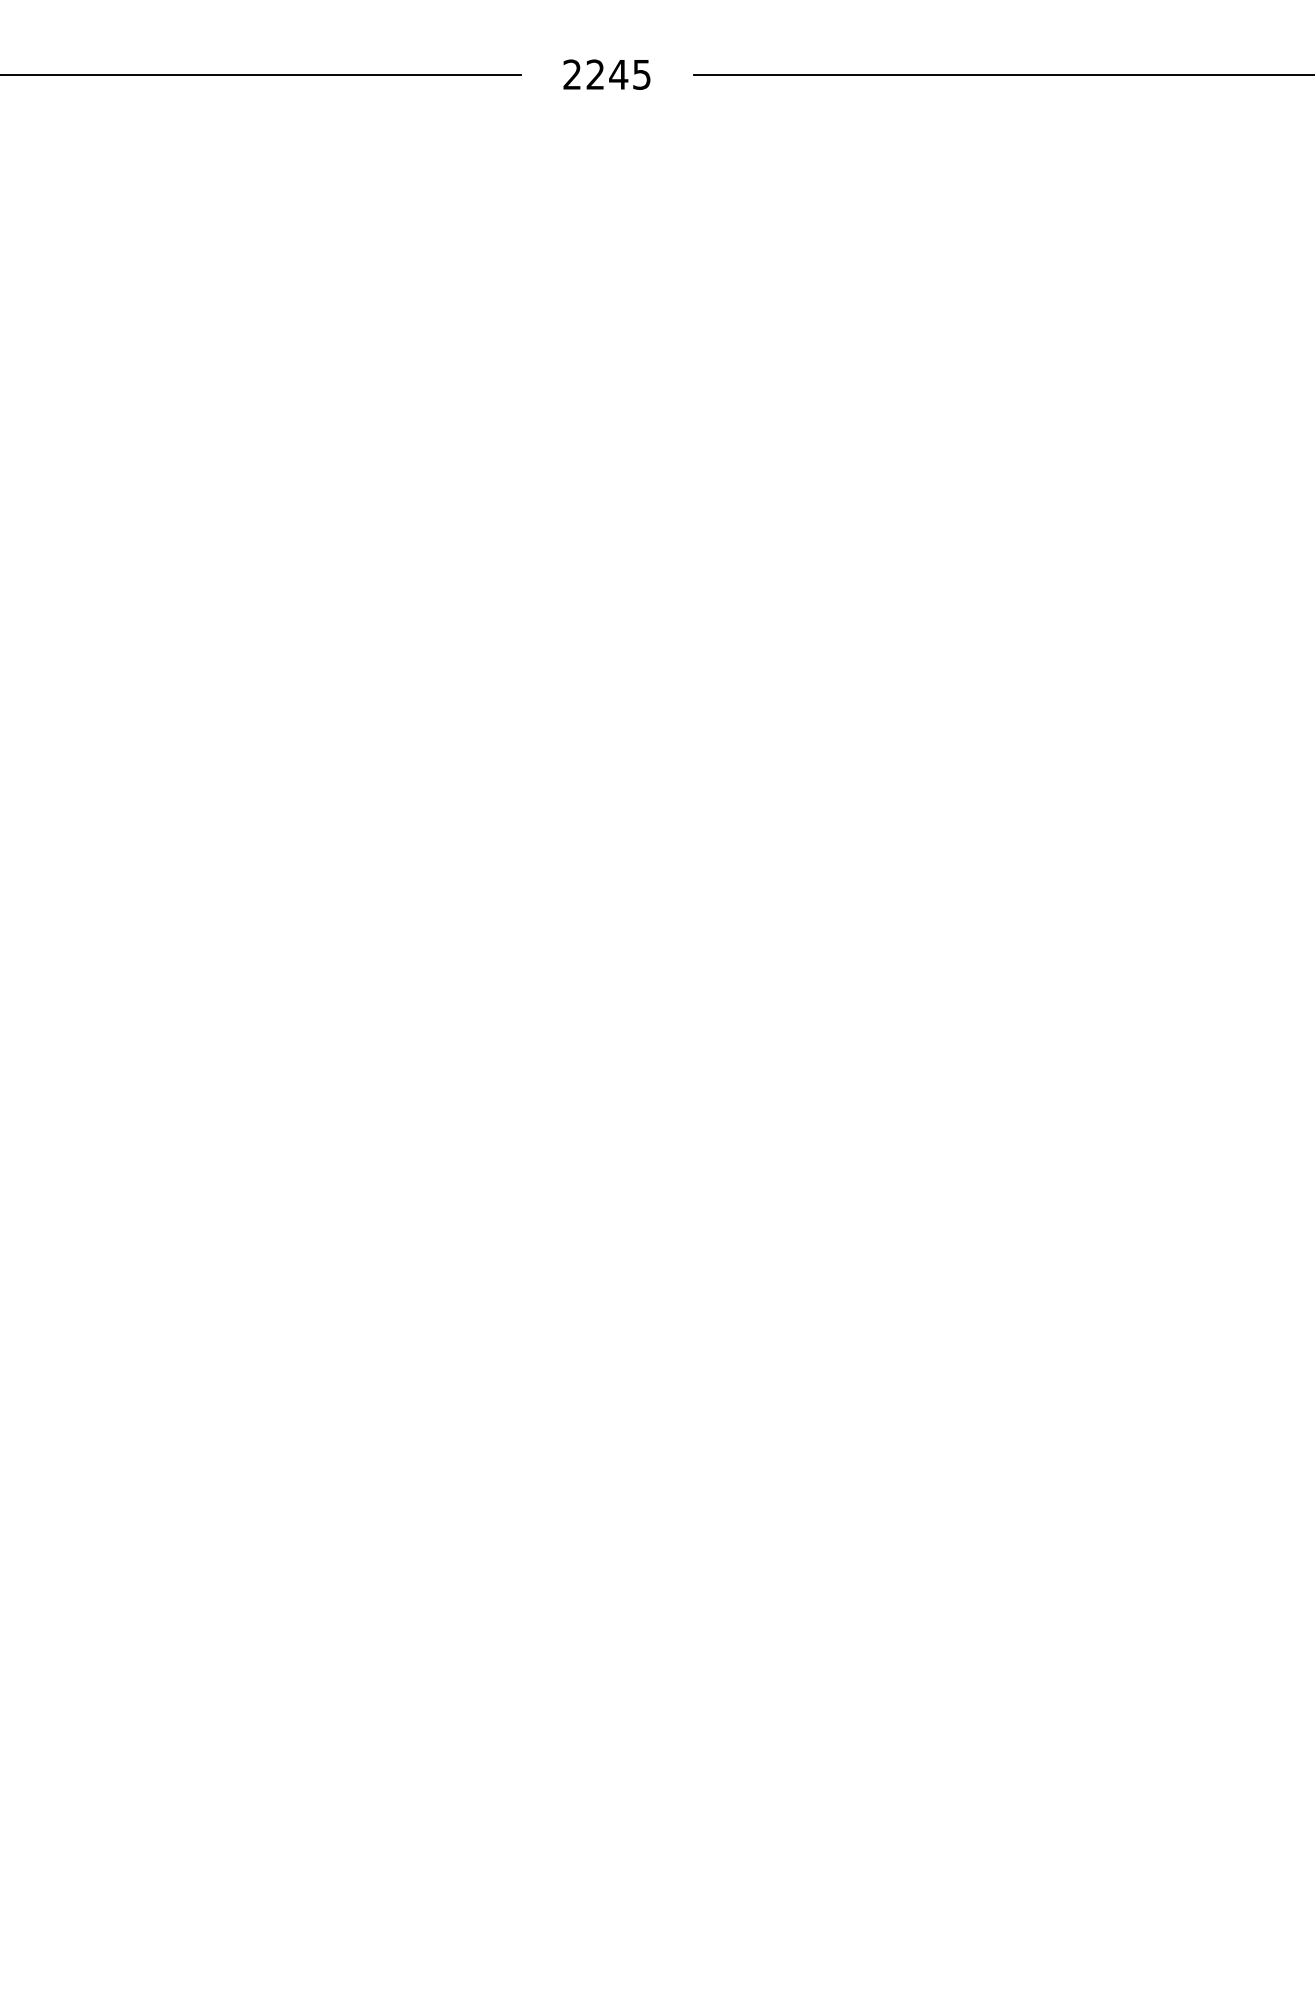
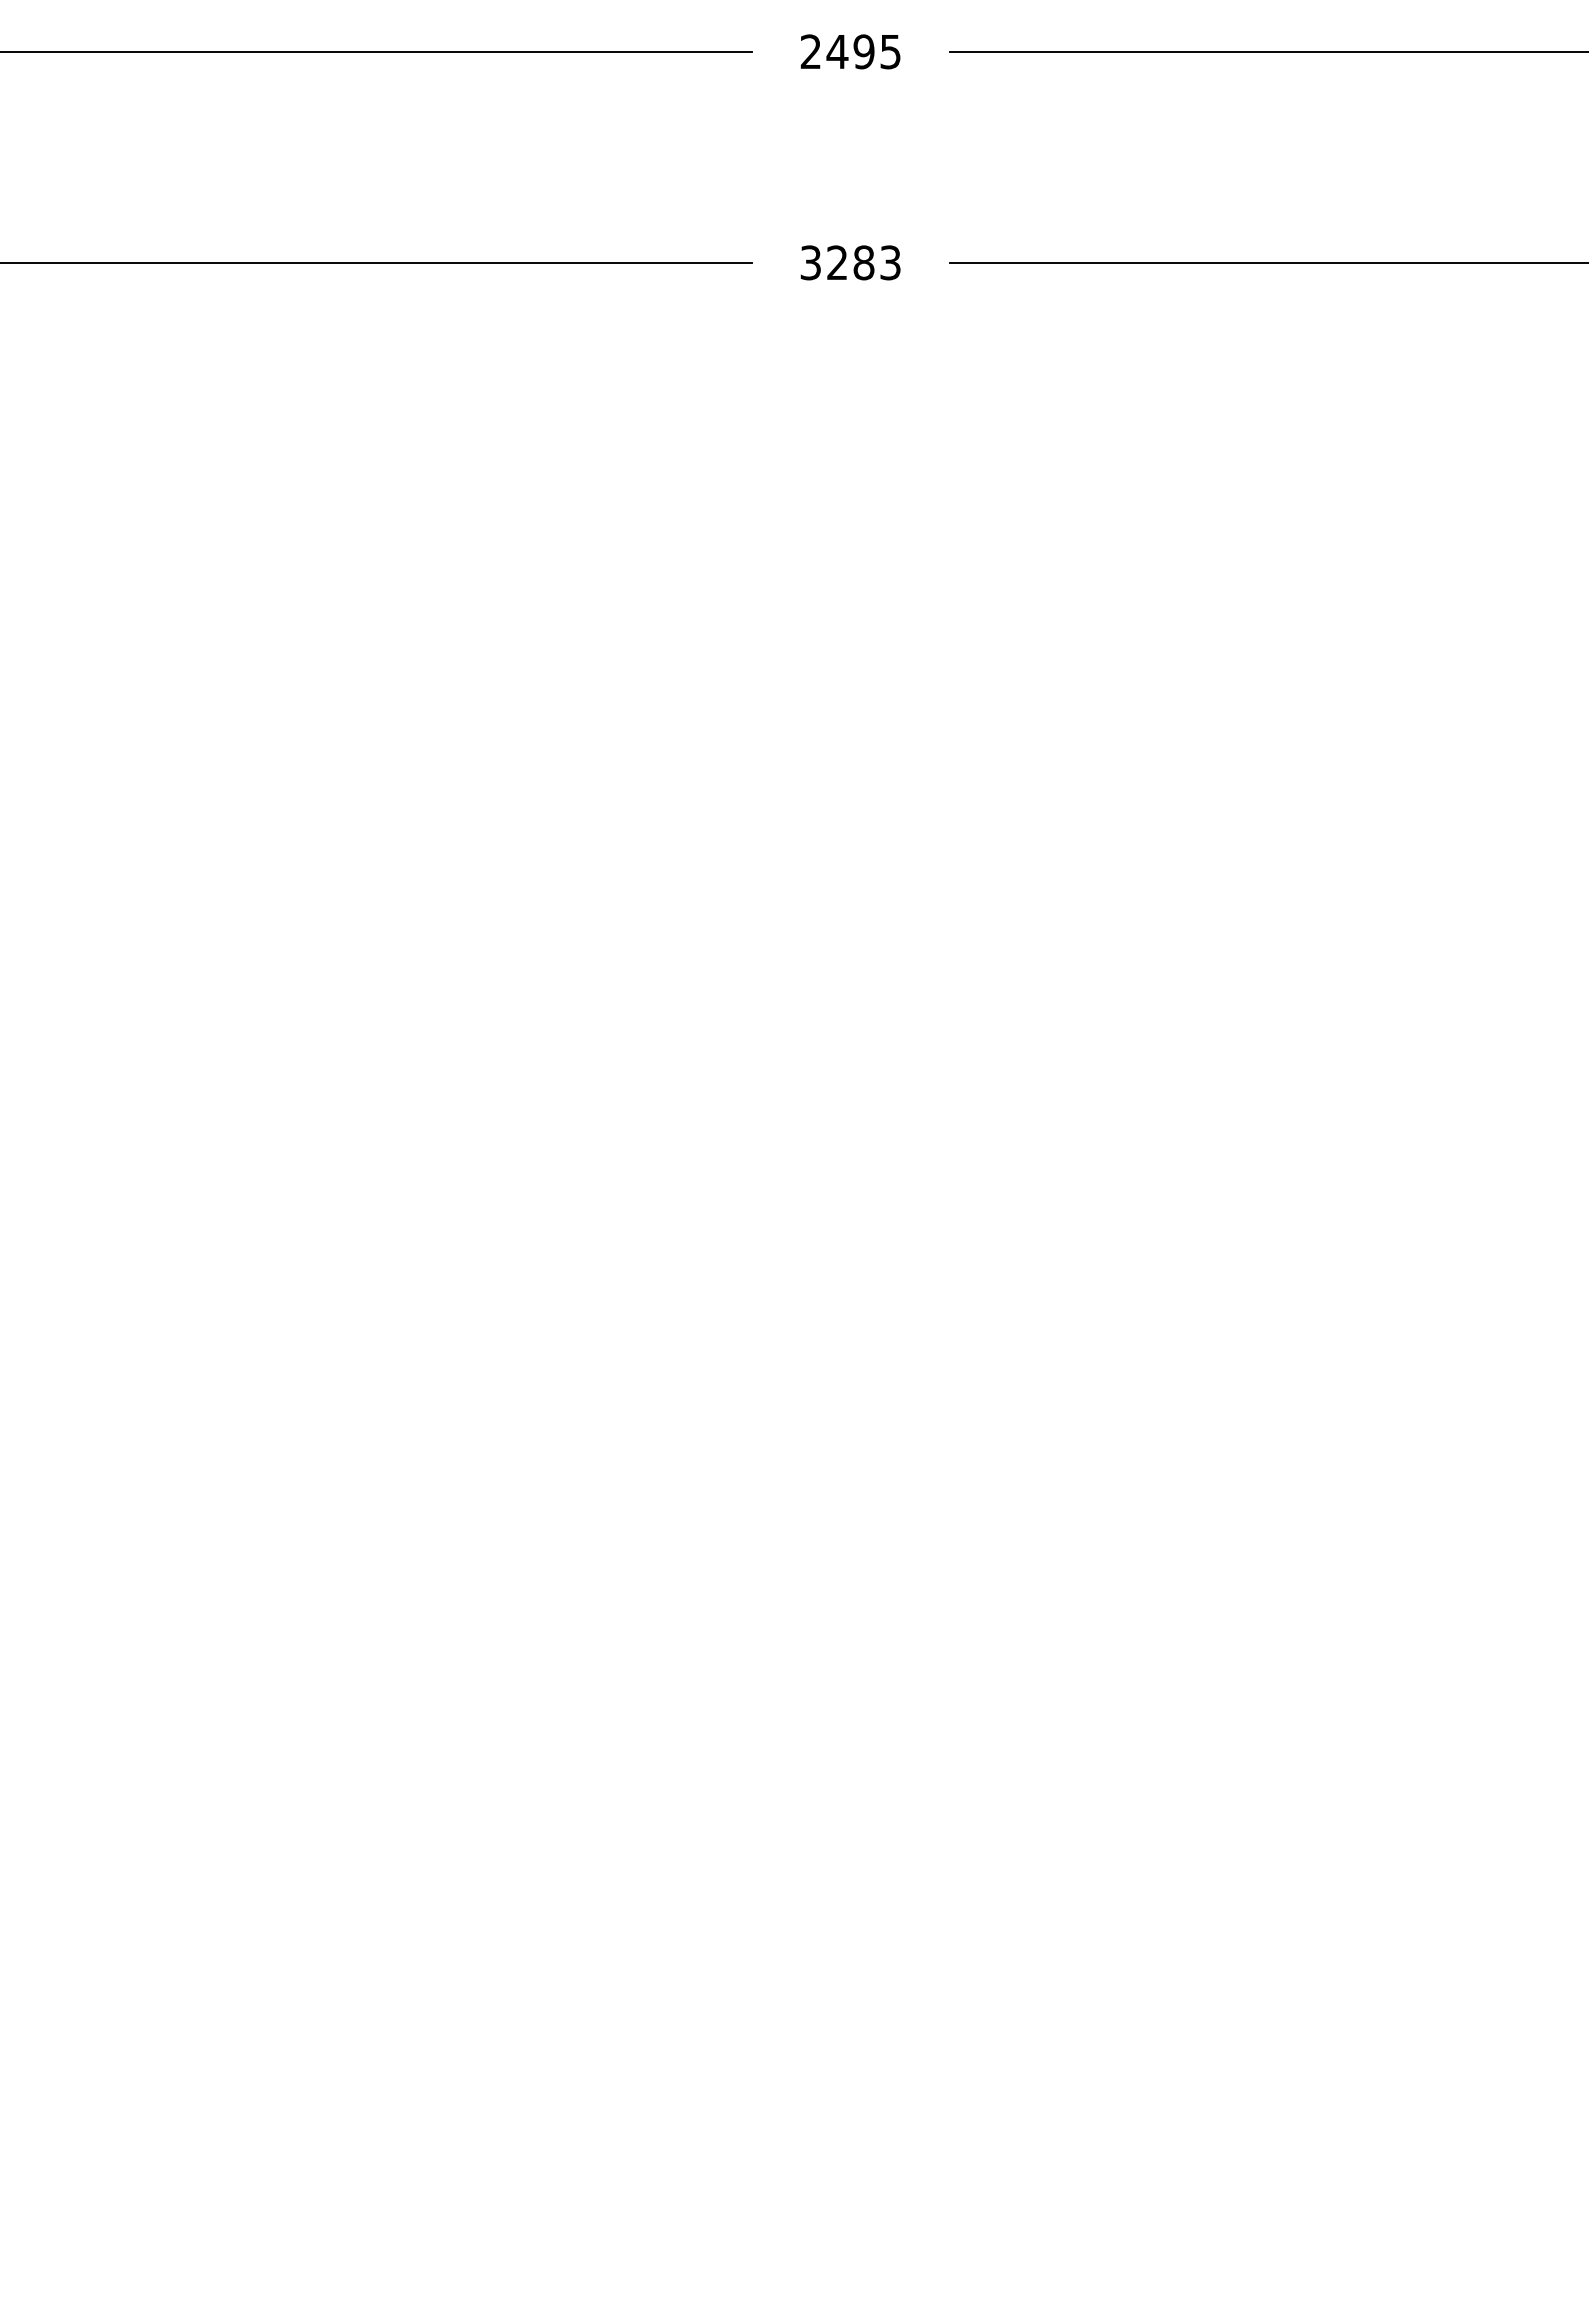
text: (606, 74) -> (850, 262), 2245 -> 3283

